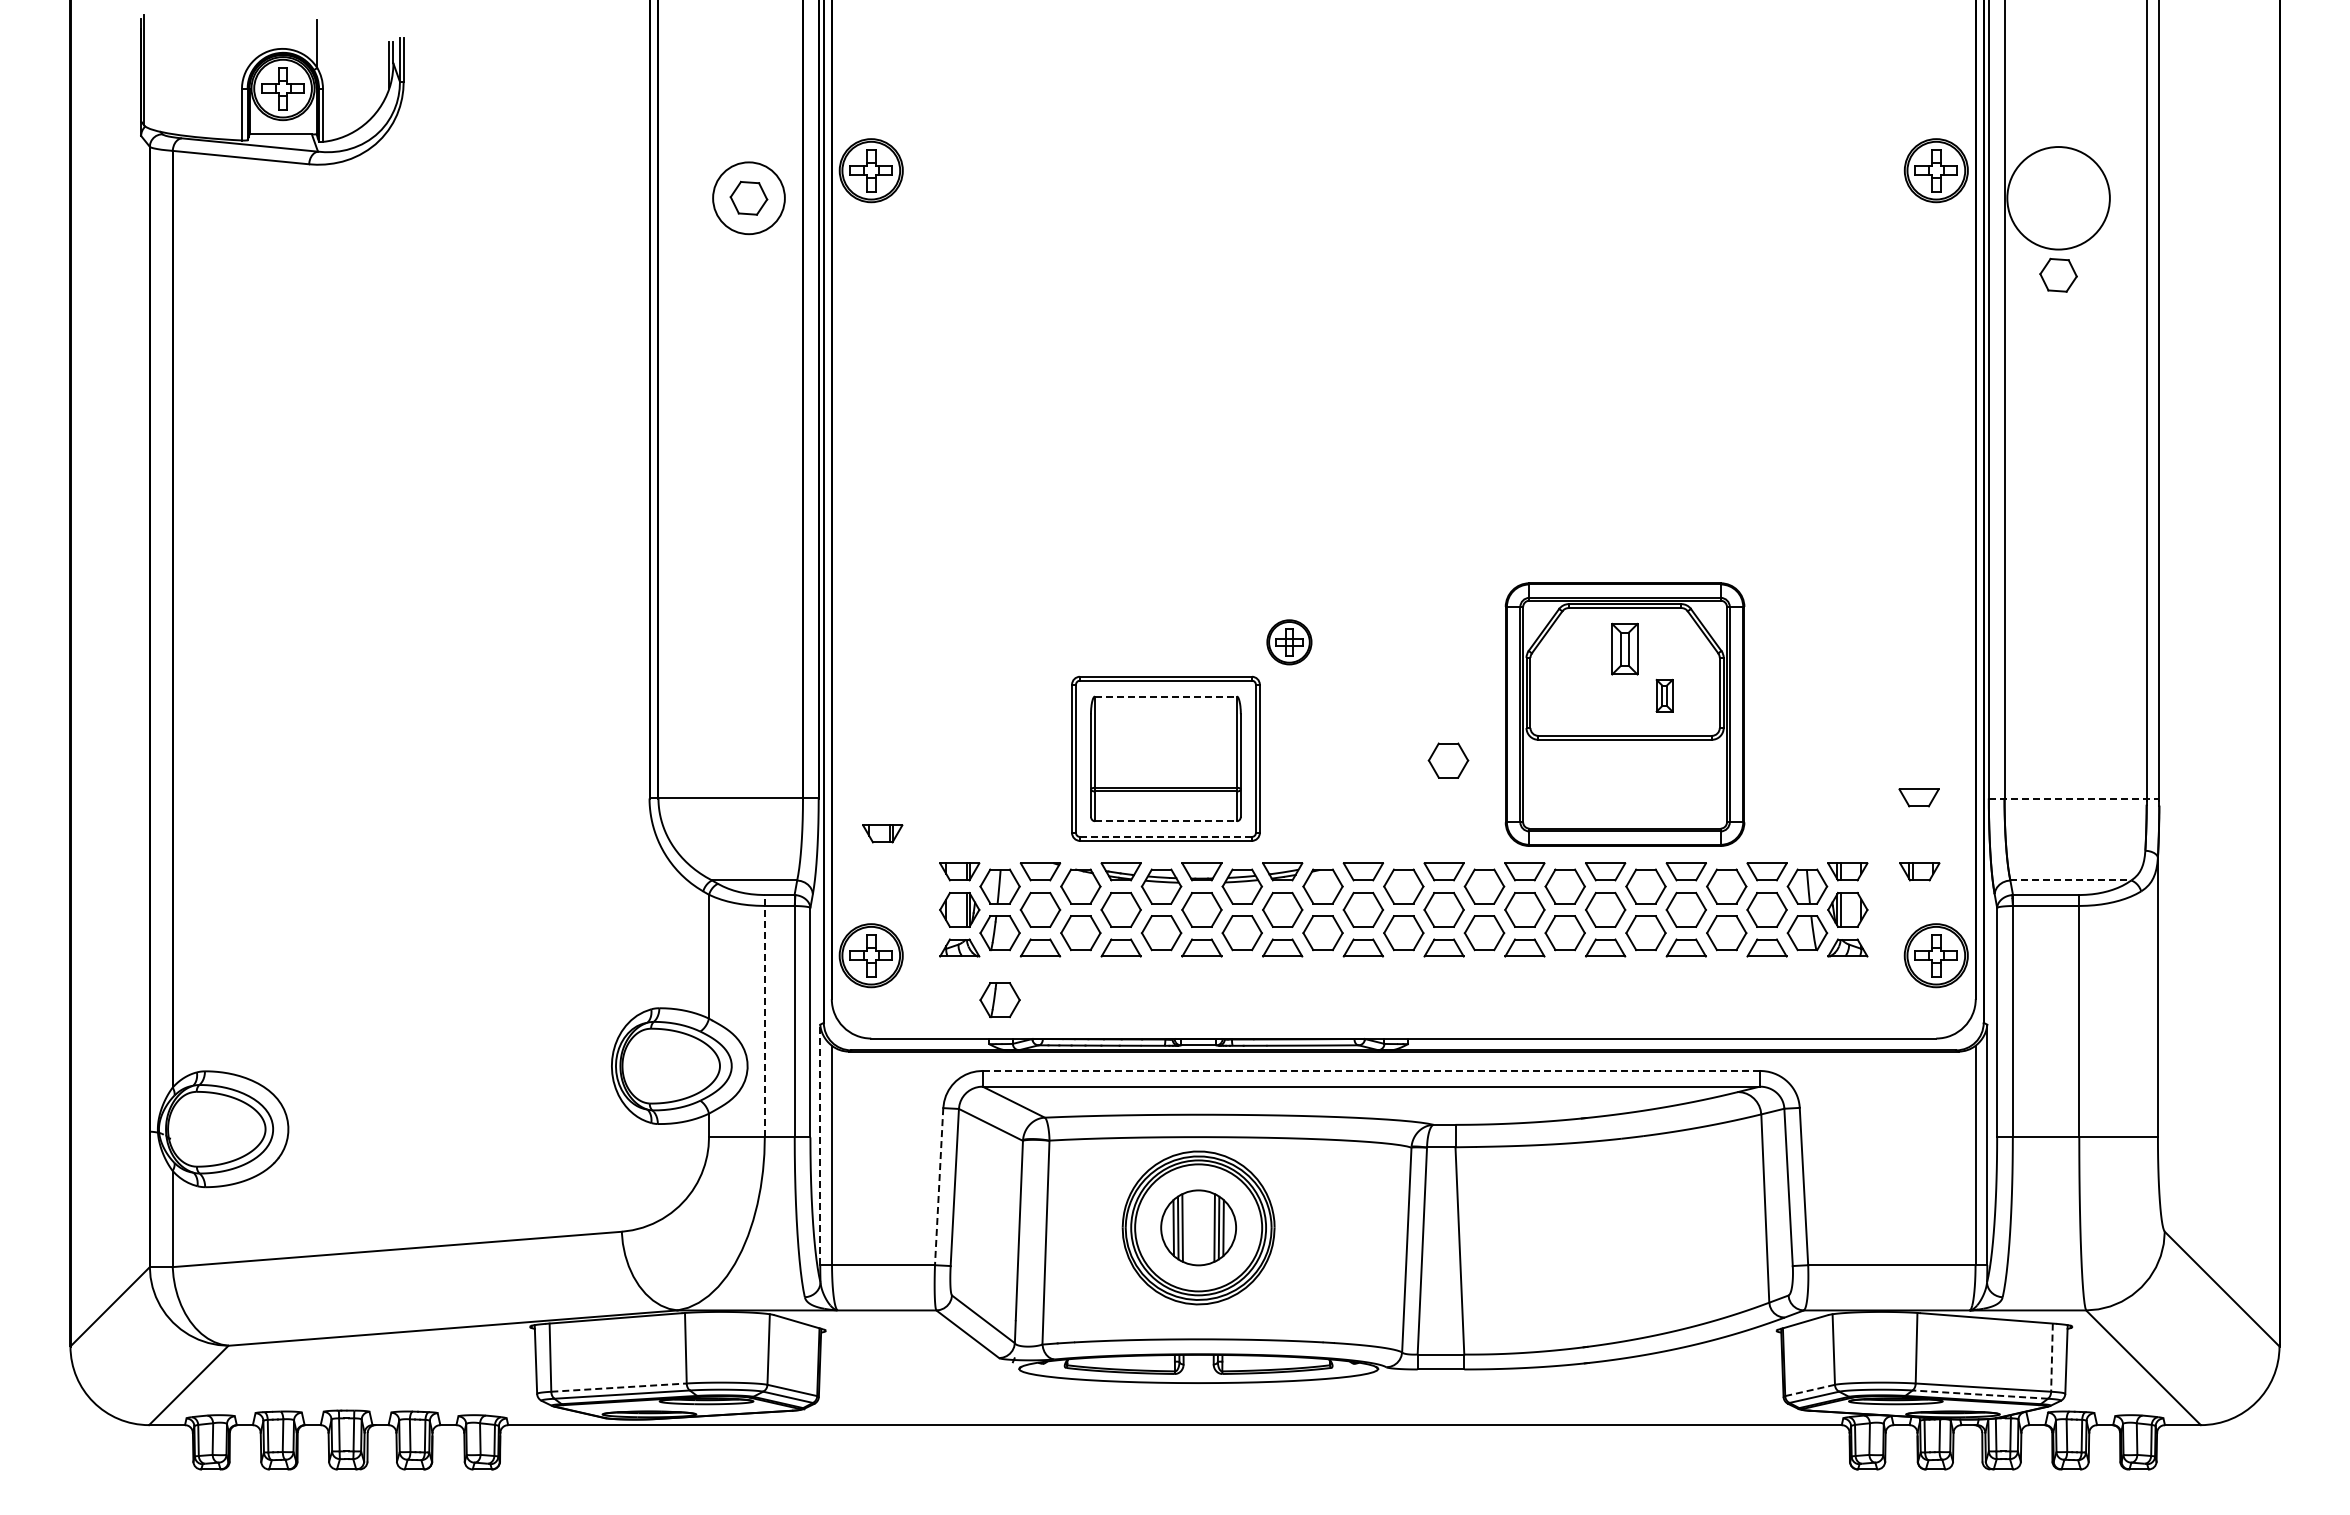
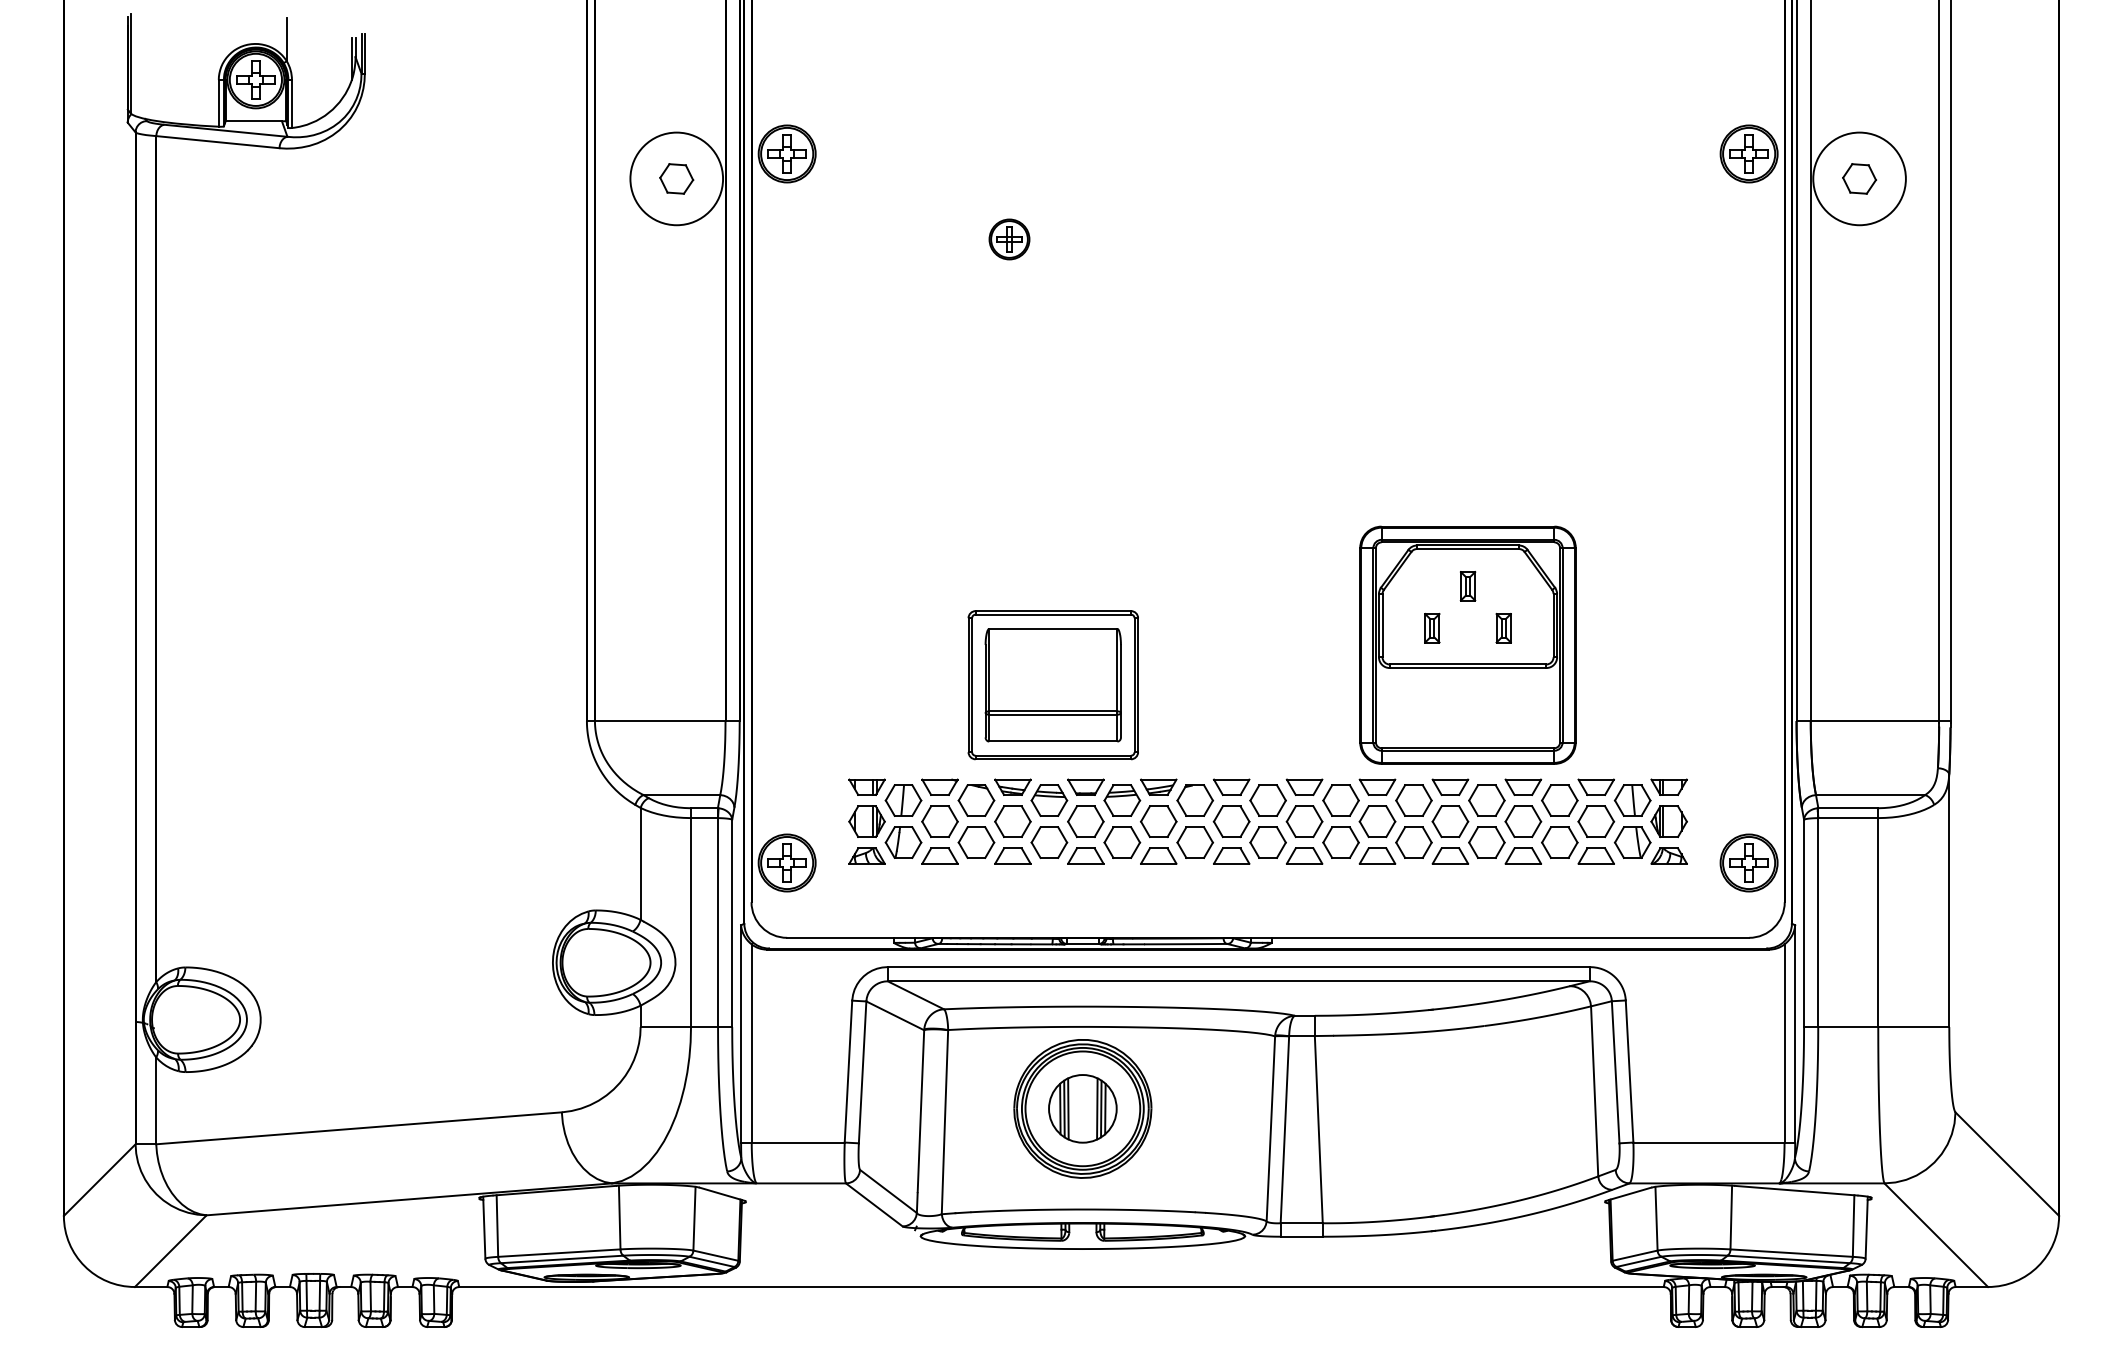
circle: (748, 198) -> (676, 179), size x1.43
part: (2058, 274) -> (1859, 178), moved
part: (1289, 642) -> (1009, 239), moved
part: (1625, 649) -> (1468, 586), size x0.62
part: (1585, 695) -> (1432, 628), added
line: (1166, 696) -> (1053, 628), dashed -> solid
part: (1448, 760) -> (1308, 686), removed
part: (1918, 797) -> (1733, 720), removed
line: (2074, 798) -> (1873, 721), dashed -> solid
line: (1166, 821) -> (1053, 741), dashed -> solid
part: (882, 833) -> (797, 752), removed
line: (1165, 836) -> (1052, 755), dashed -> solid
part: (1919, 871) -> (1733, 786), removed
line: (2071, 880) -> (1871, 795), dashed -> solid
part: (999, 1000) -> (902, 903), removed
line: (764, 1015) -> (690, 917), dashed -> solid
line: (1371, 1070) -> (1238, 966), dashed -> solid
line: (820, 1144) -> (741, 1033), dashed -> solid
line: (939, 1186) -> (848, 1071), dashed -> solid
line: (2051, 1358) -> (1853, 1226), dashed -> solid
line: (619, 1387) -> (559, 1253), dashed -> solid
line: (1810, 1390) -> (1635, 1255), dashed -> solid
line: (1980, 1394) -> (1789, 1259), dashed -> solid

